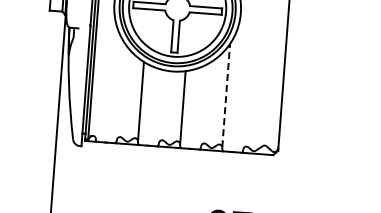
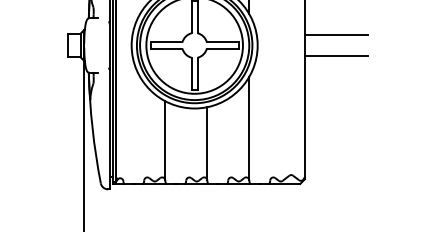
line: (319, 8) -> (335, 35), added
line: (318, 29) -> (335, 56), added
line: (226, 94) -> (249, 127), dashed -> solid

